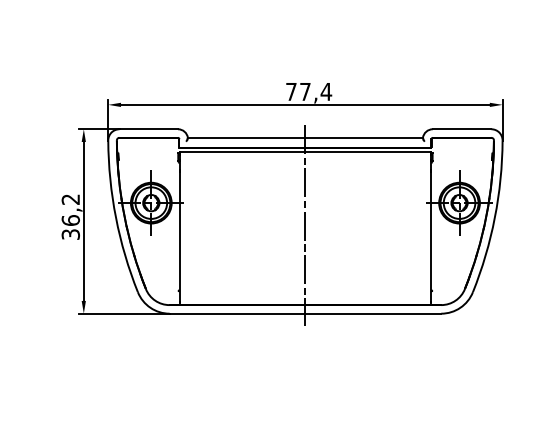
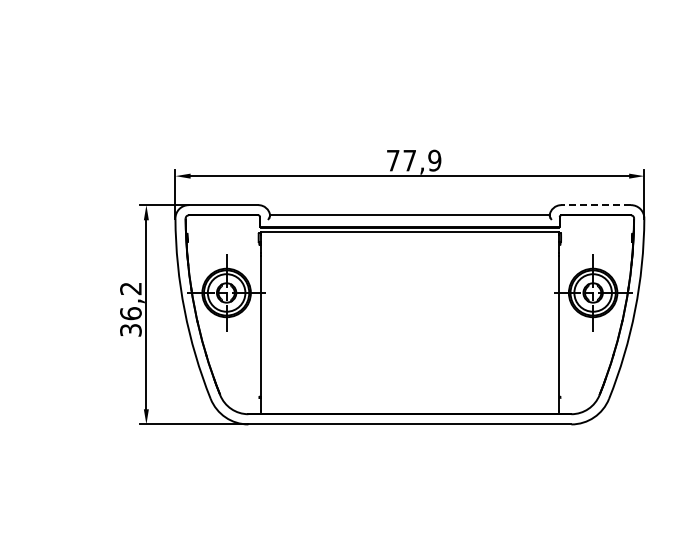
text: (326, 91) -> (434, 160), 77,4 -> 77,9
line: (462, 129) -> (596, 205), solid -> dashed
line: (305, 225) -> (409, 319), removed

